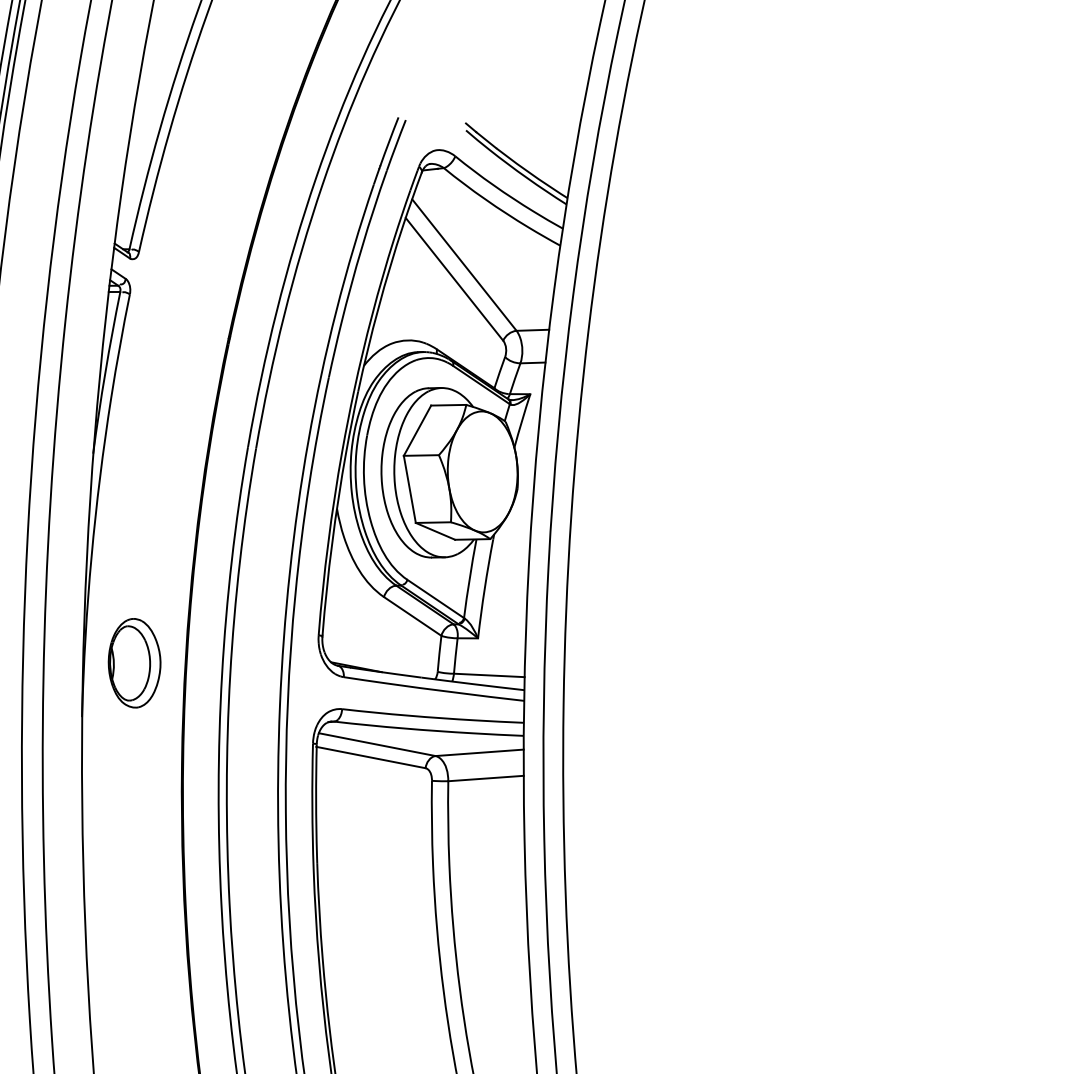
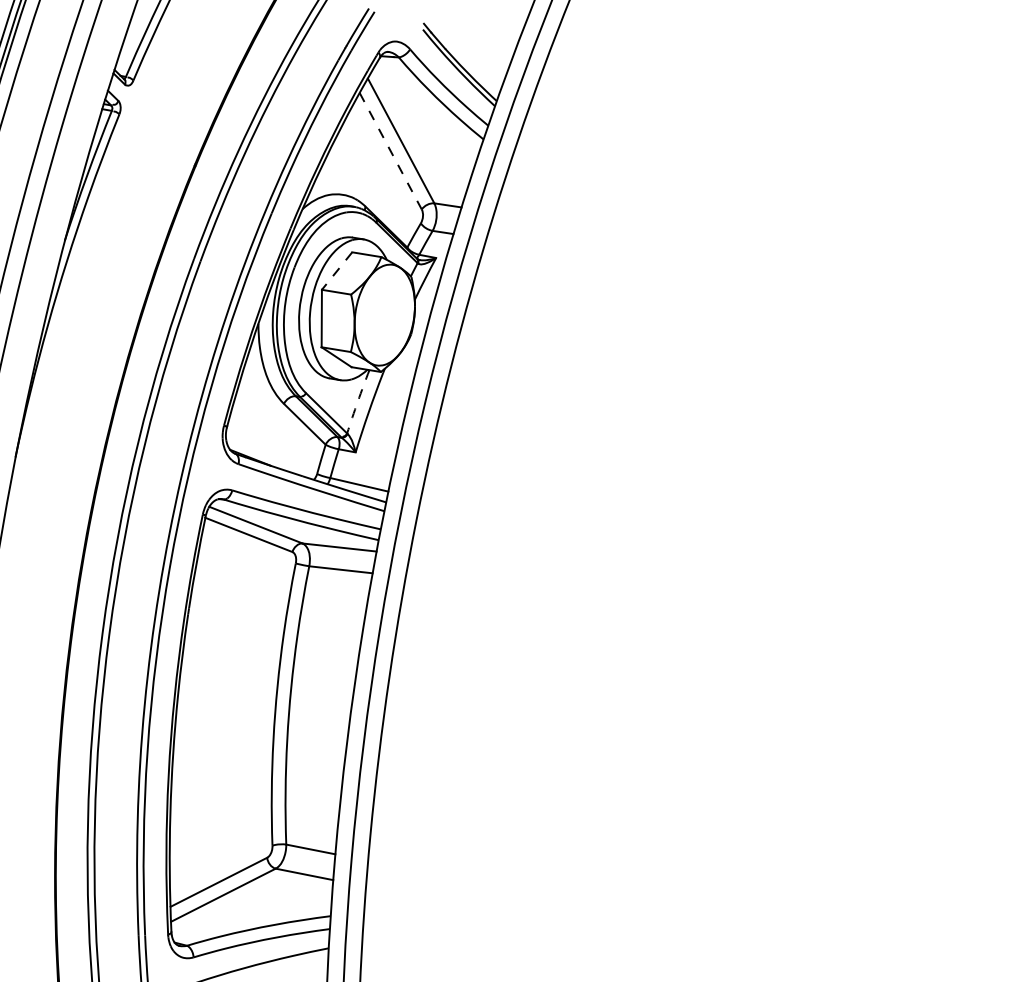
line: (454, 279) -> (390, 151), solid -> dashed
line: (416, 431) -> (336, 271), solid -> dashed
arc: (469, 578) -> (357, 401), solid -> dashed
part: (134, 662) -> (67, 420), removed

